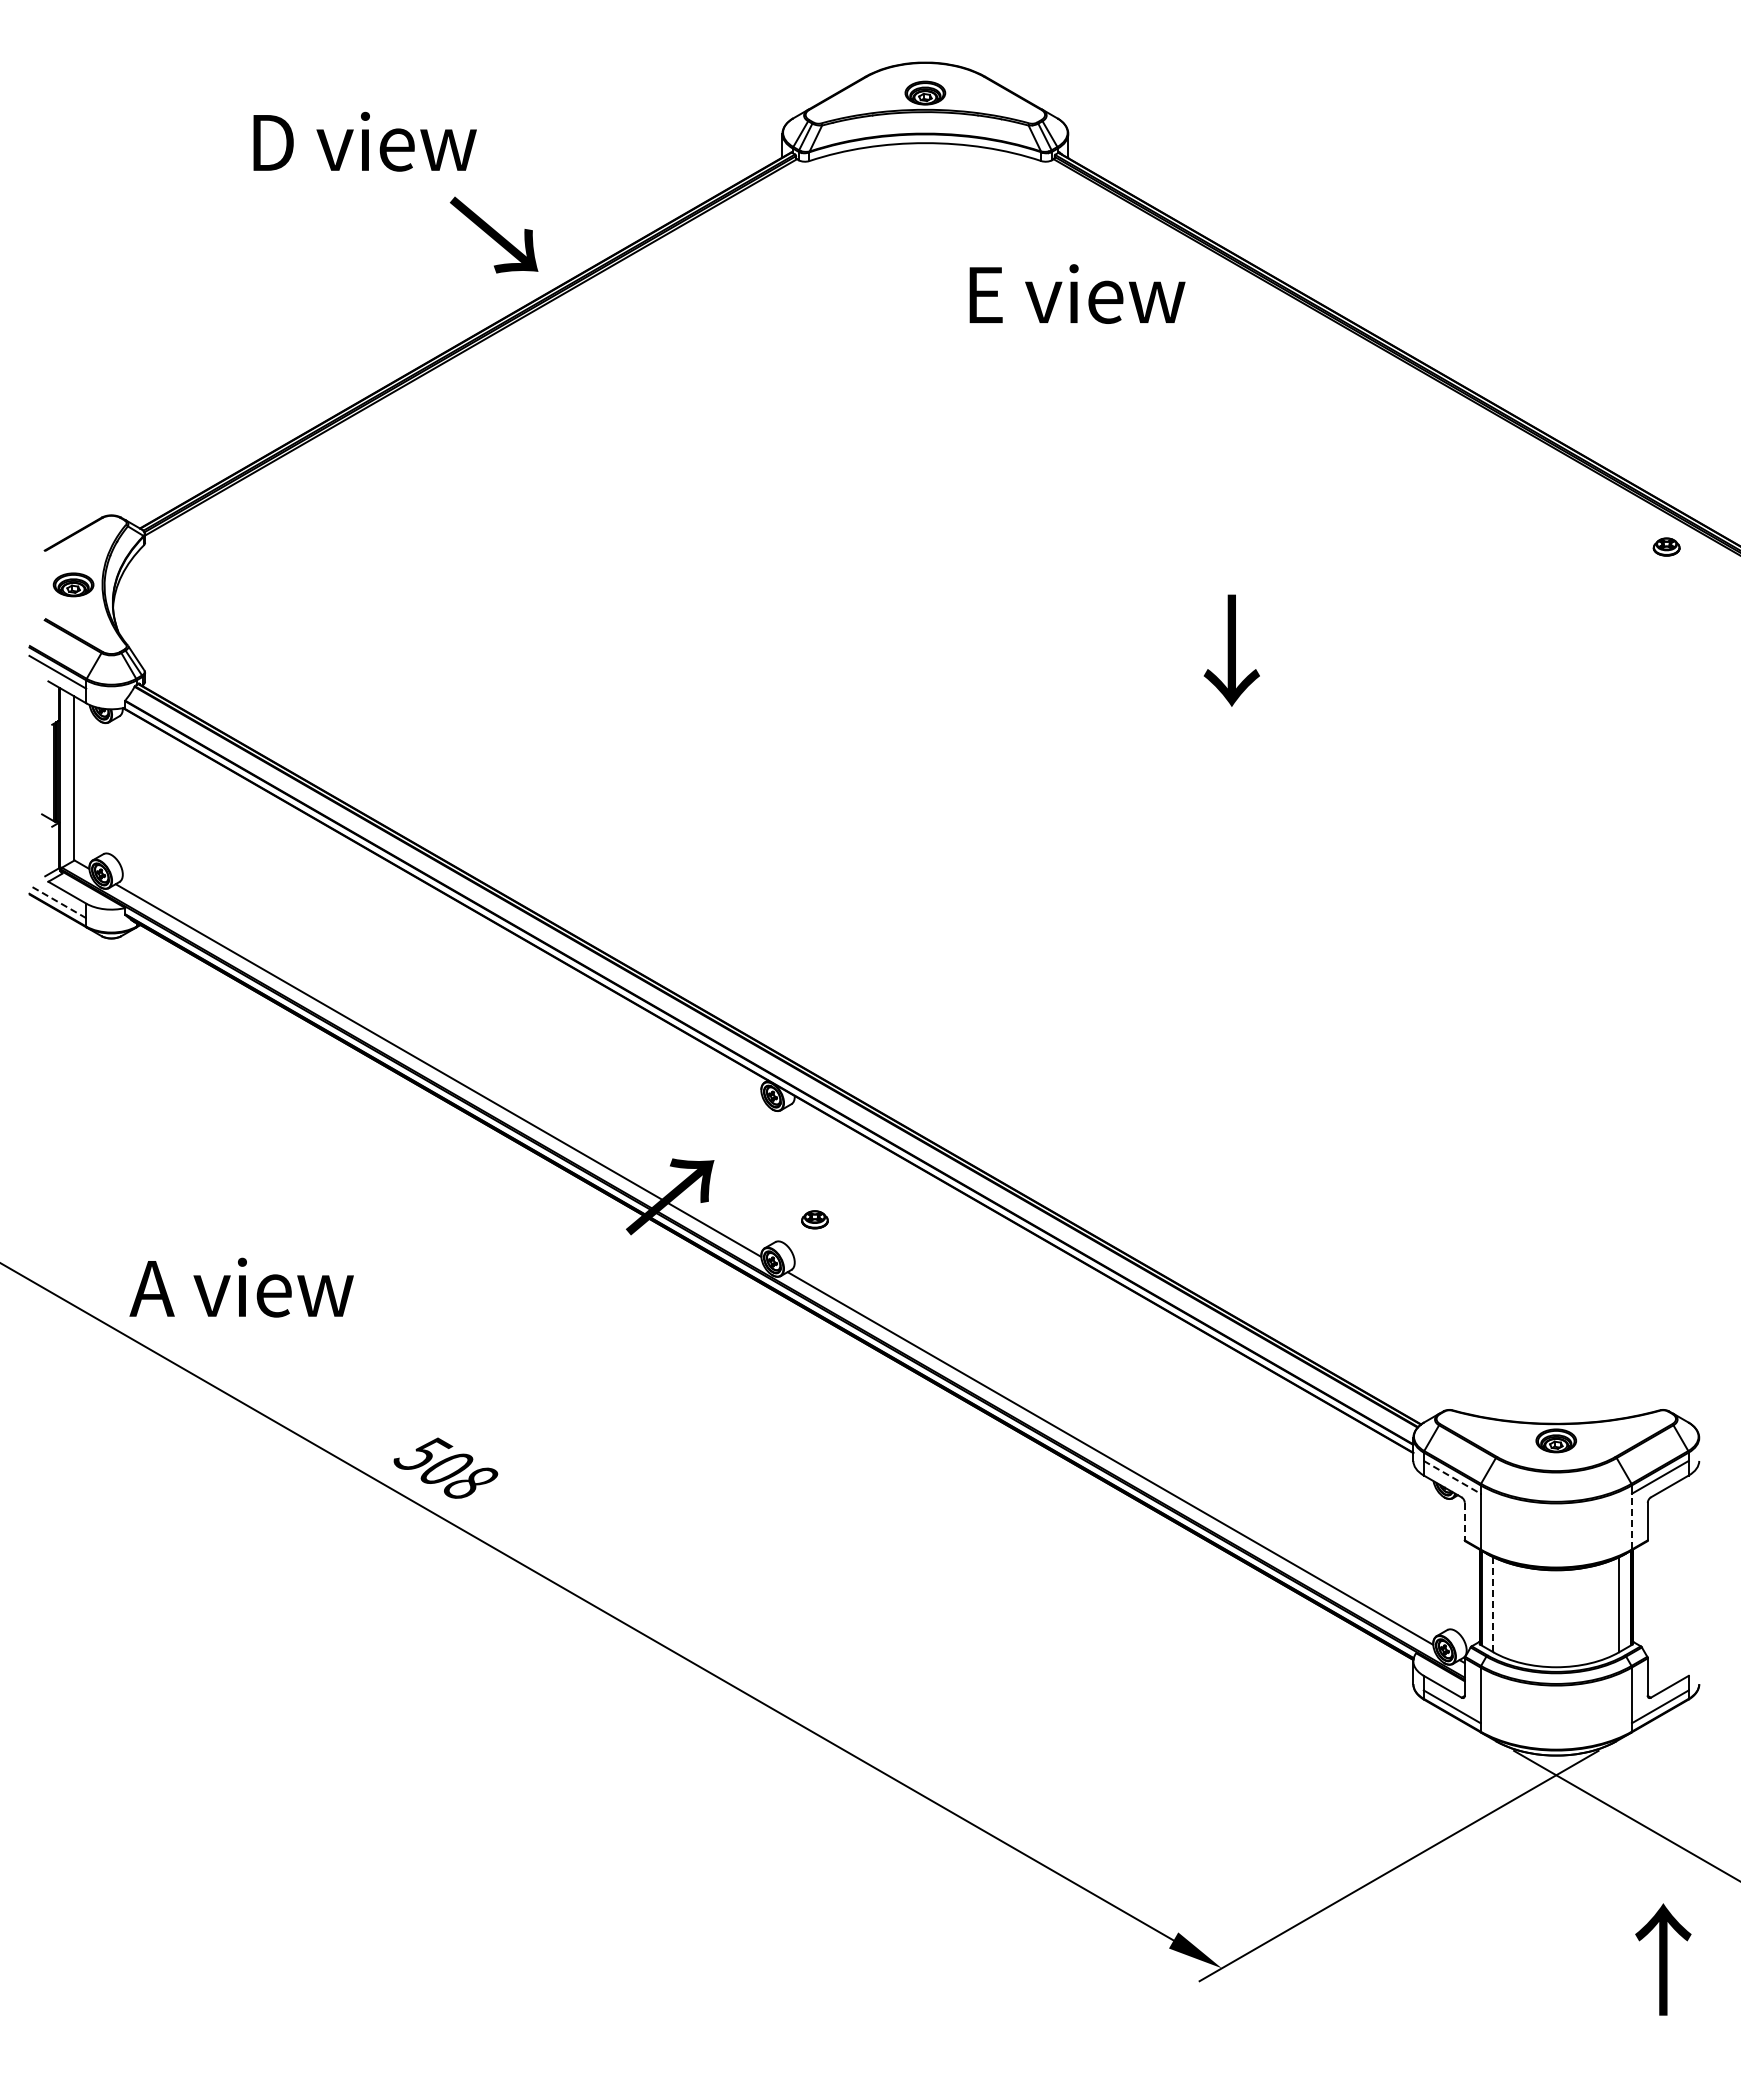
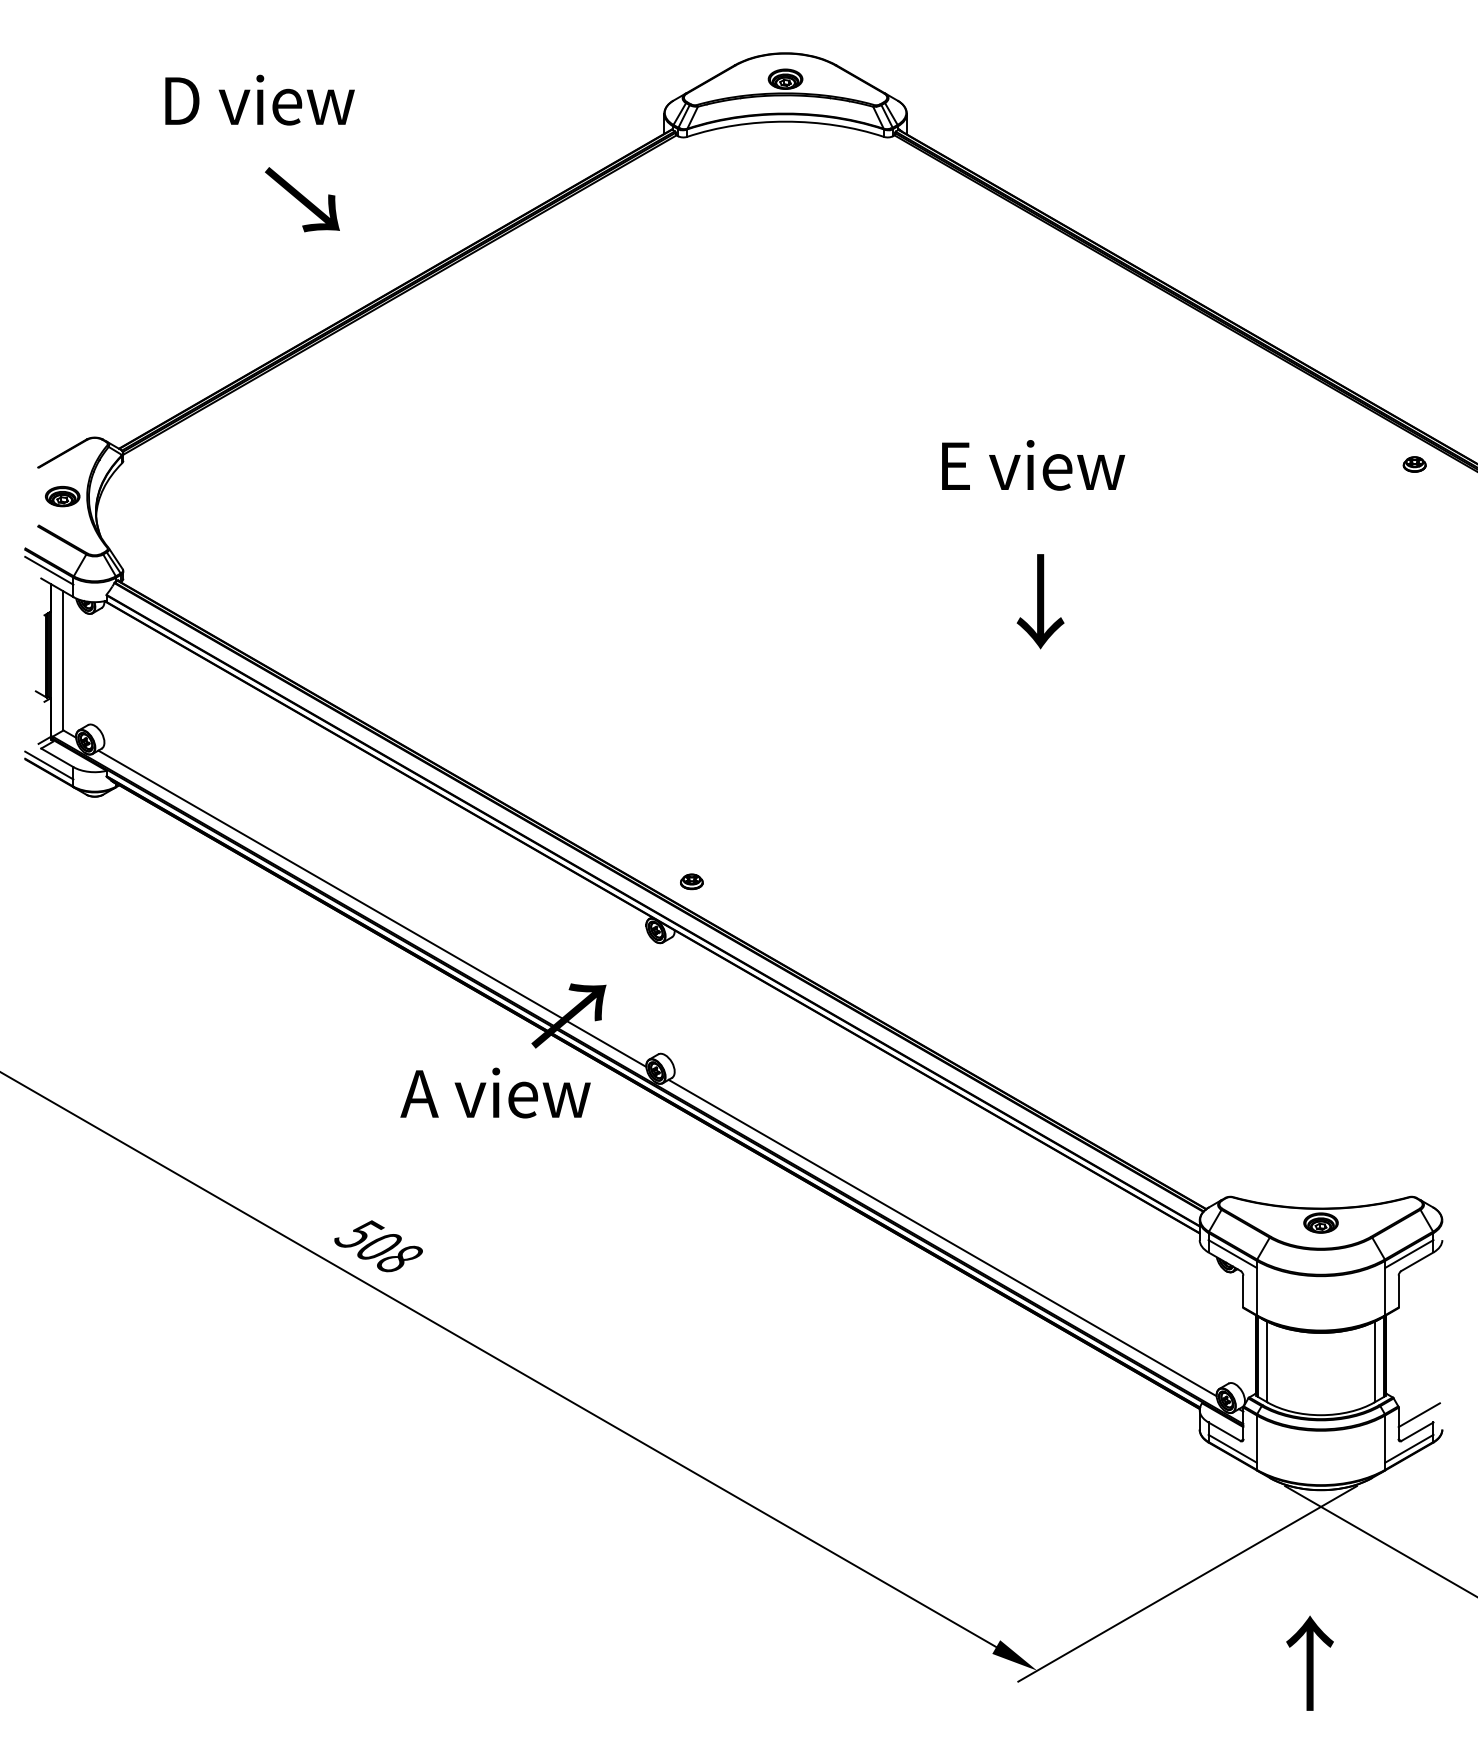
text: (364, 141) -> (259, 99), moved
text: (493, 234) -> (301, 199), moved
text: (1077, 293) -> (1033, 464), moved
text: (1231, 650) -> (1040, 601), moved
line: (57, 901) -> (49, 765), dashed -> solid
part: (814, 1219) -> (691, 881), moved
text: (241, 1287) -> (495, 1092), moved
line: (1452, 1477) -> (1232, 1254), dashed -> solid
line: (1464, 1521) -> (1243, 1291), dashed -> solid
line: (1632, 1521) -> (1385, 1291), dashed -> solid
line: (1493, 1604) -> (1267, 1361), dashed -> solid
line: (1671, 1667) -> (1418, 1415), added
text: (1663, 1959) -> (1310, 1663), moved

